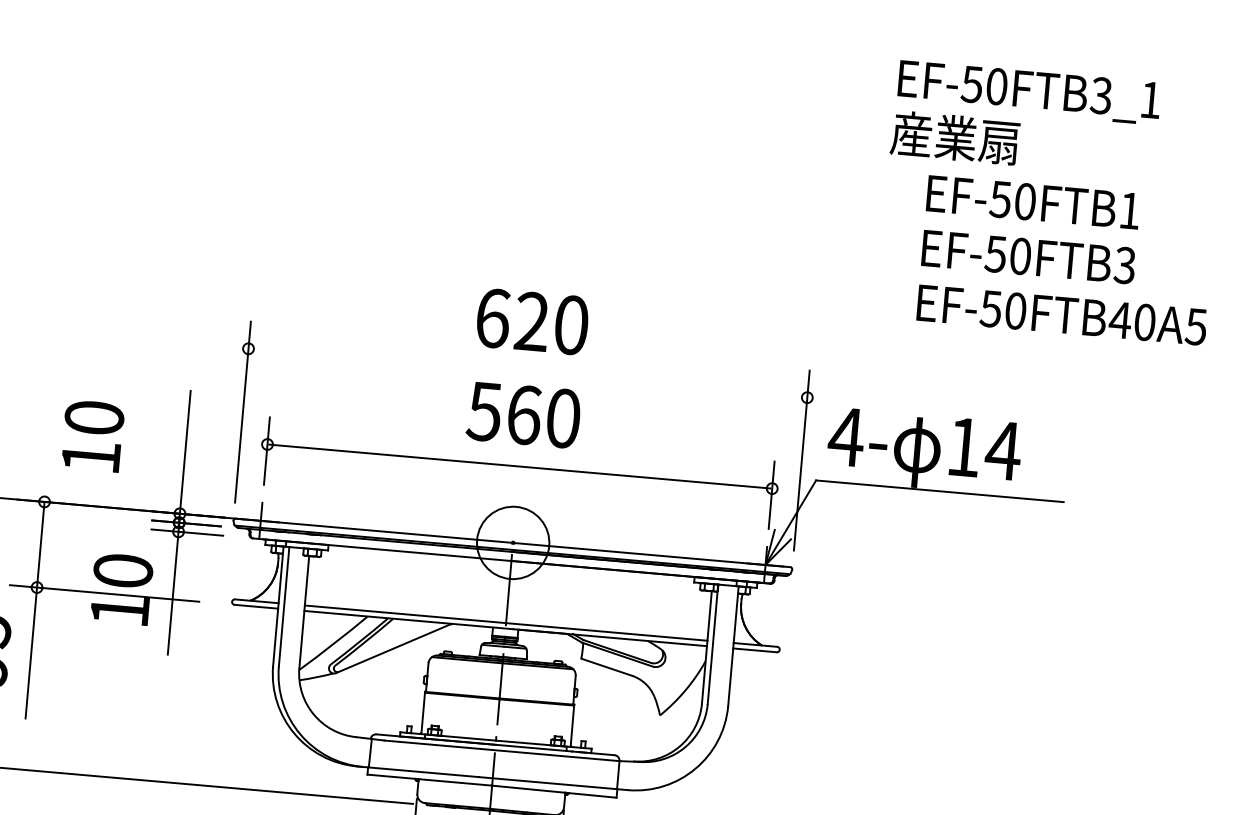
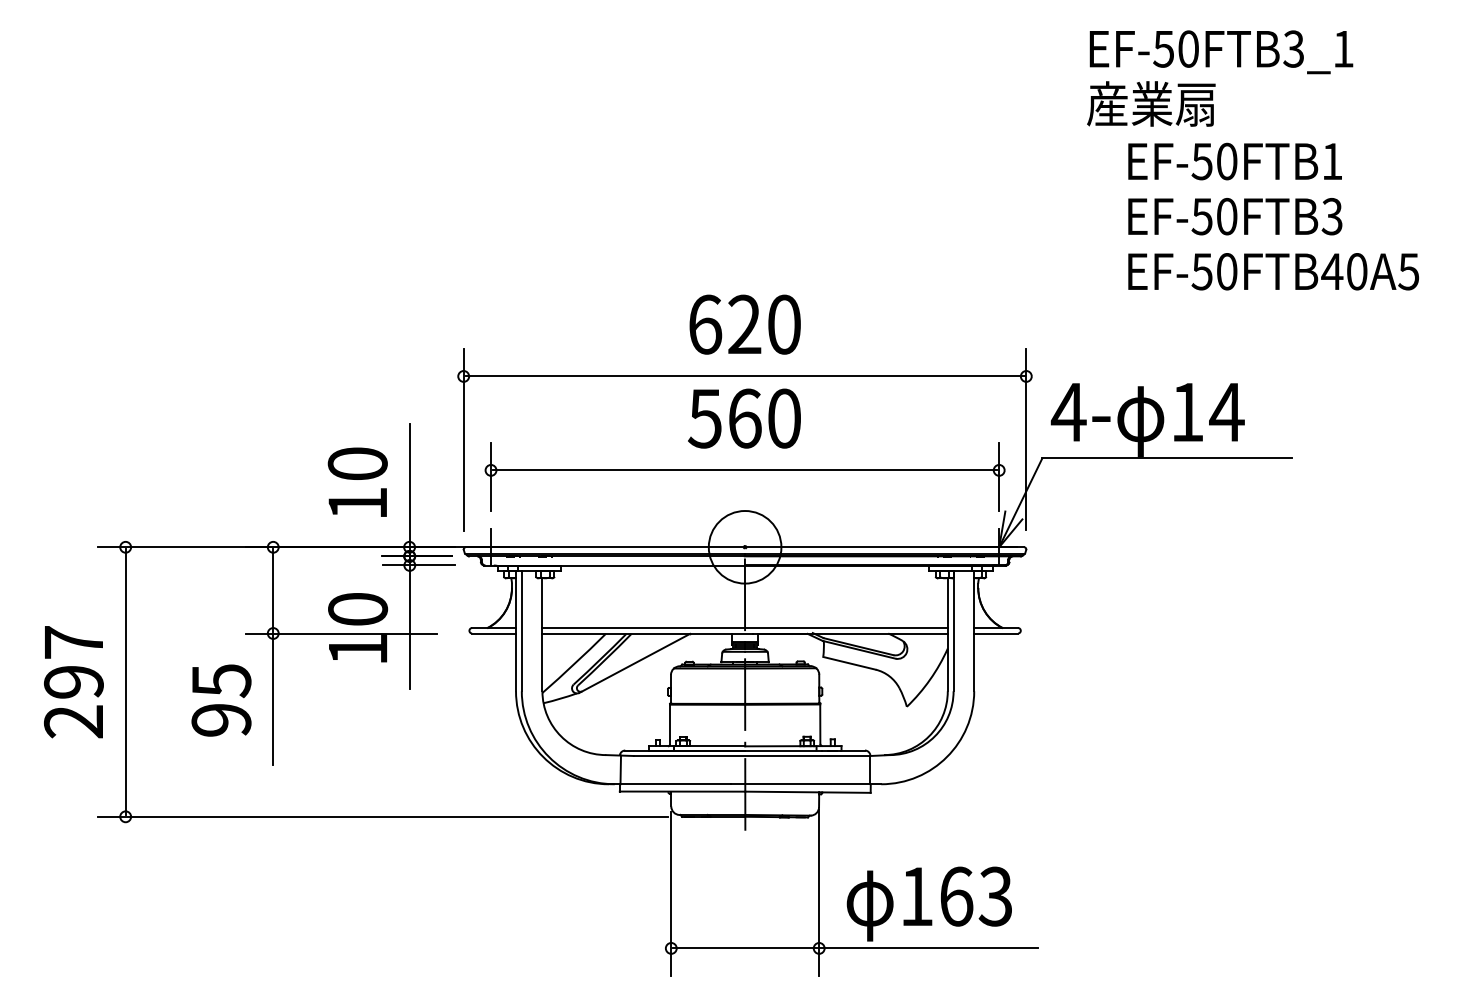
line: (527, 373) -> (744, 376), added
text: (92, 435) -> (357, 481), moved

